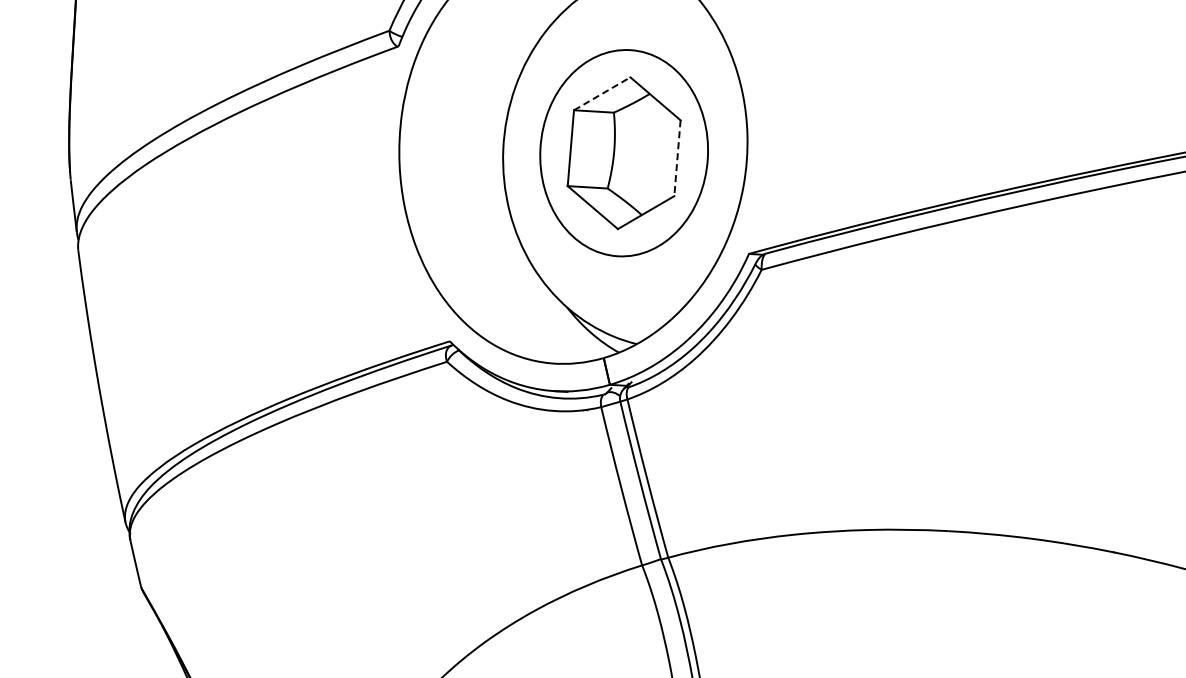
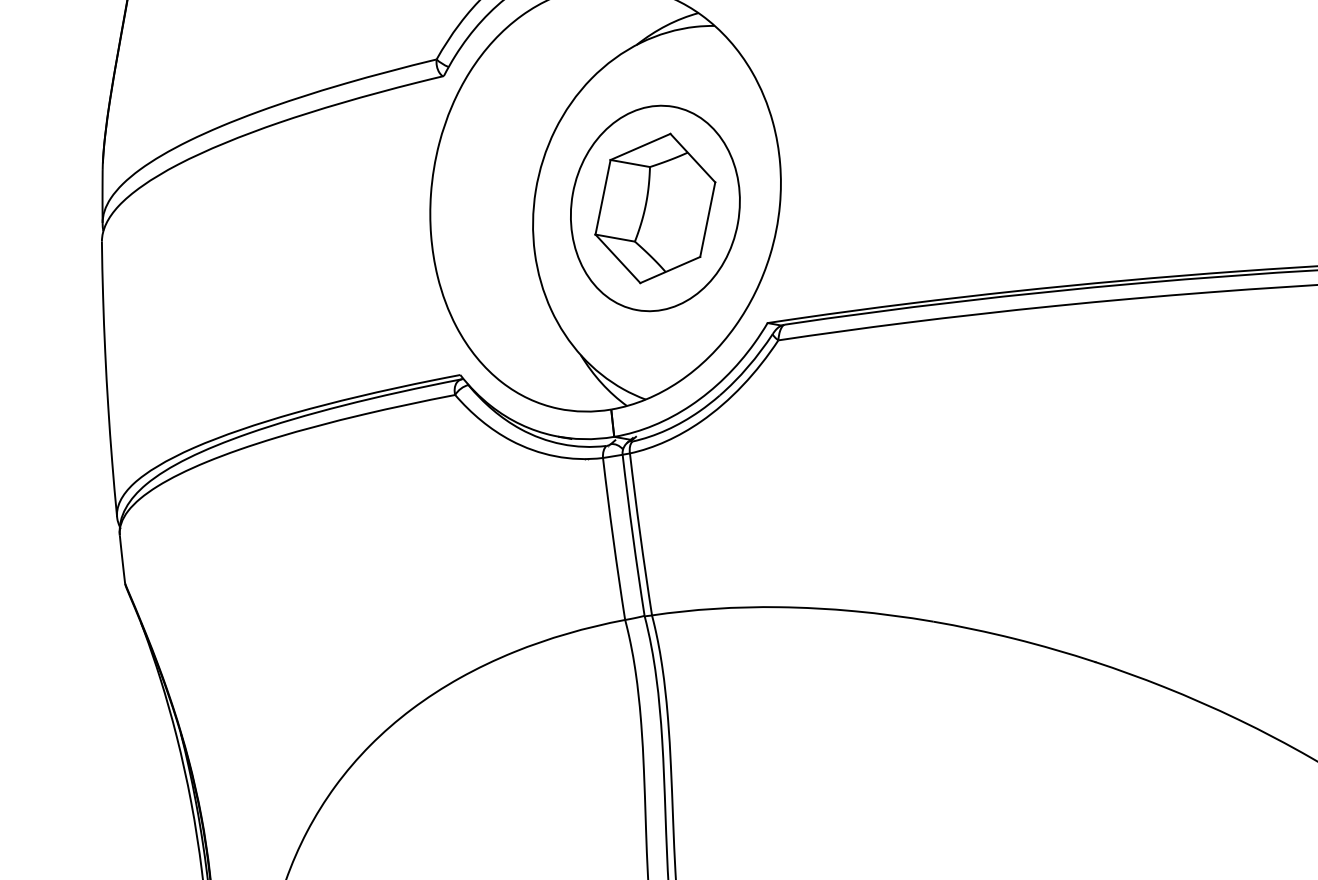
line: (602, 93) -> (640, 146), dashed -> solid
line: (677, 159) -> (707, 220), dashed -> solid

